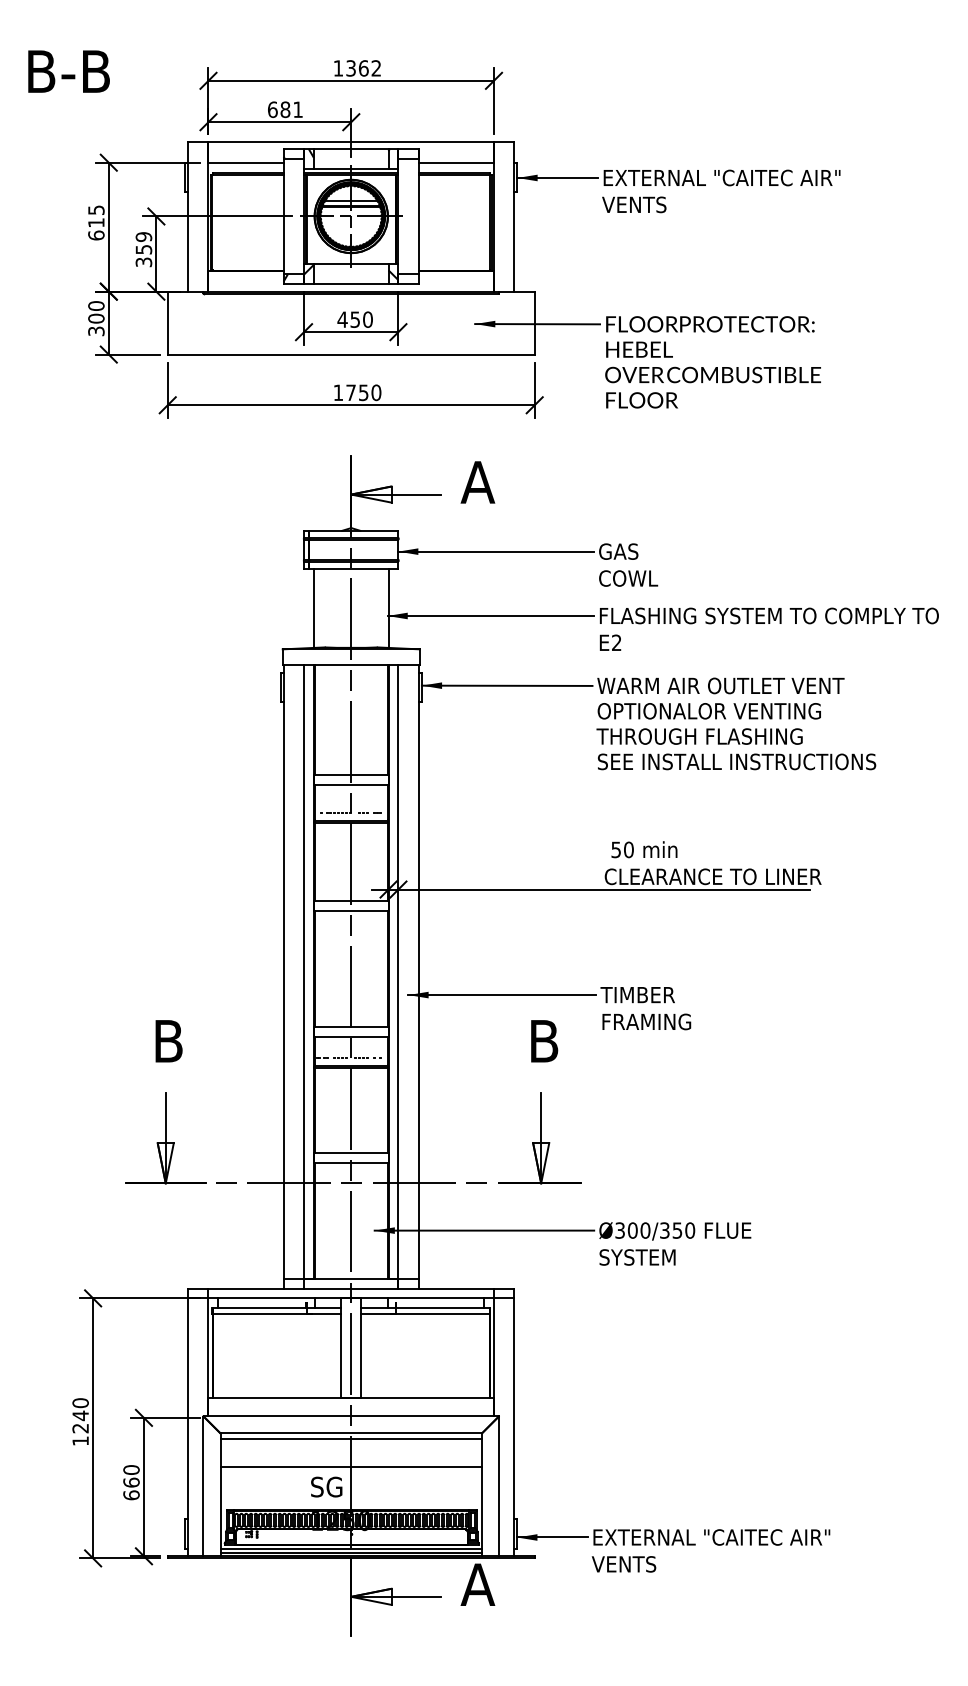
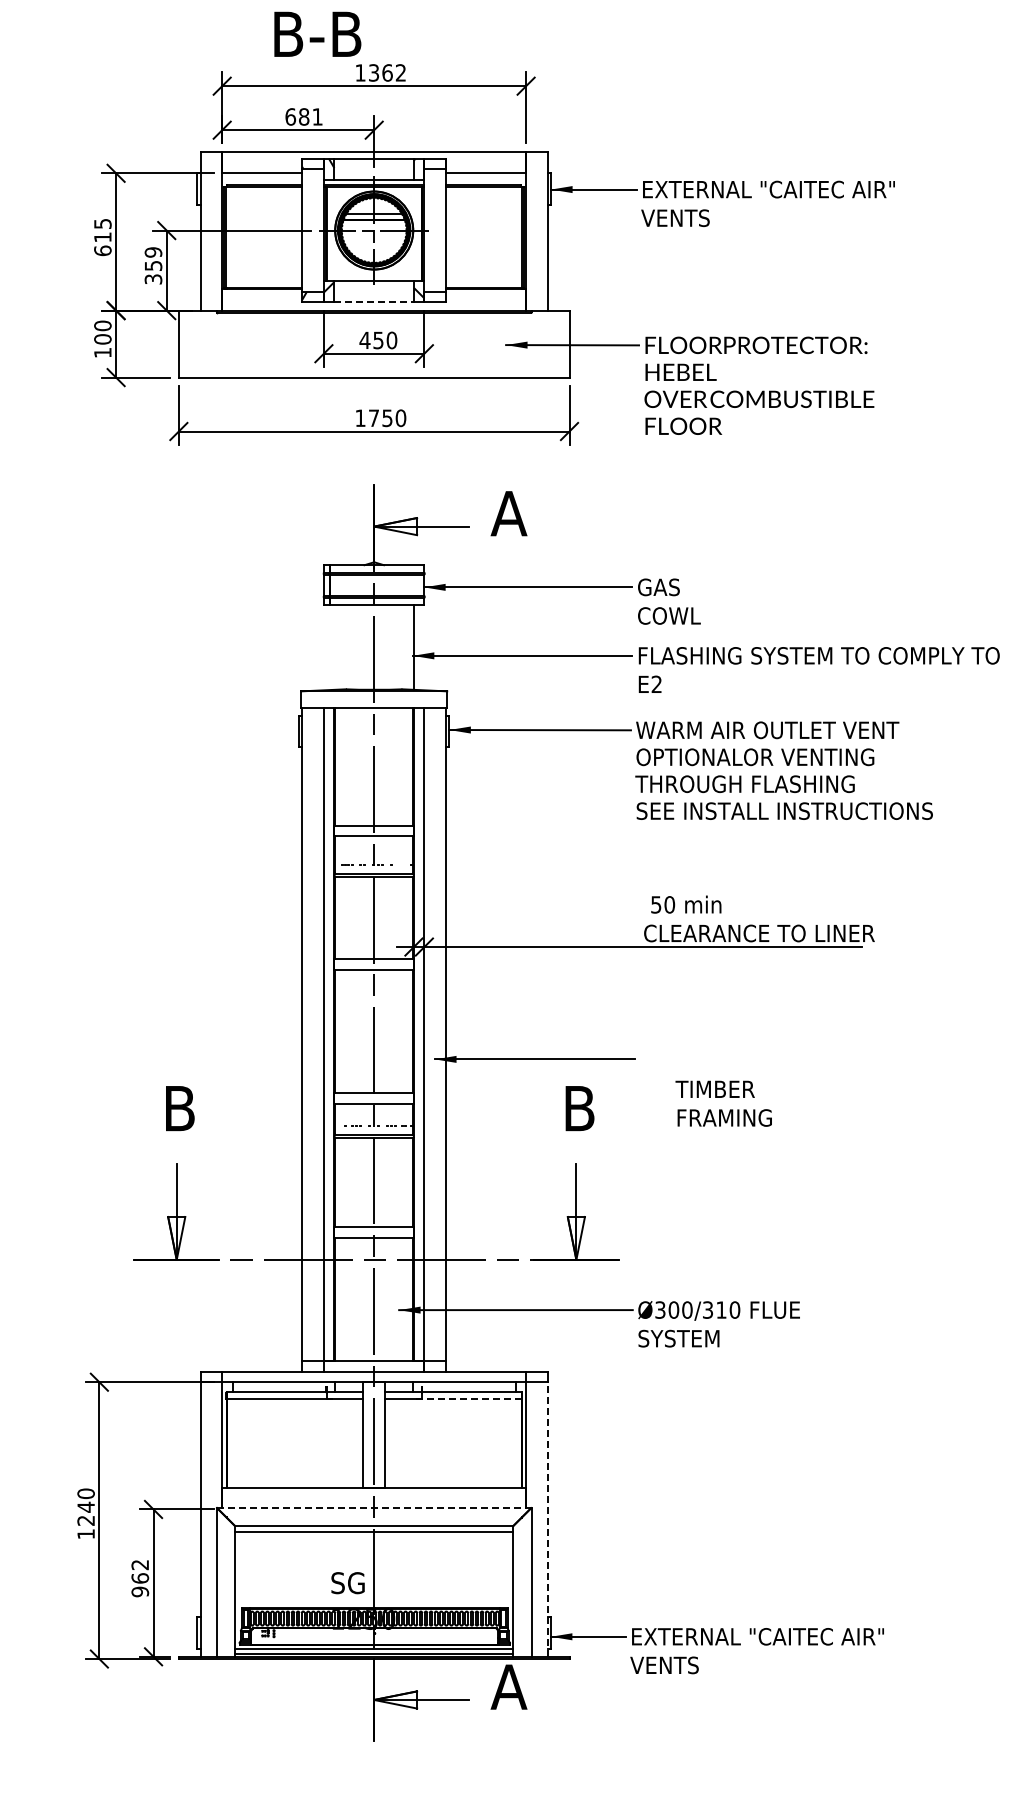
text: (68, 70) -> (317, 33), moved
line: (351, 284) -> (374, 302), solid -> dashed
text: (96, 331) -> (102, 352), 300 -> 100
line: (313, 608) -> (334, 647), removed
text: (645, 1008) -> (723, 1103), moved
text: (677, 1230) -> (721, 1309), Ø300/350 -> Ø300/310
line: (439, 1314) -> (468, 1399), solid -> dashed
line: (351, 1416) -> (374, 1507), solid -> dashed
line: (514, 1427) -> (547, 1519), solid -> dashed
line: (351, 1467) -> (374, 1562), removed
text: (131, 1482) -> (140, 1578), 660 -> 962

